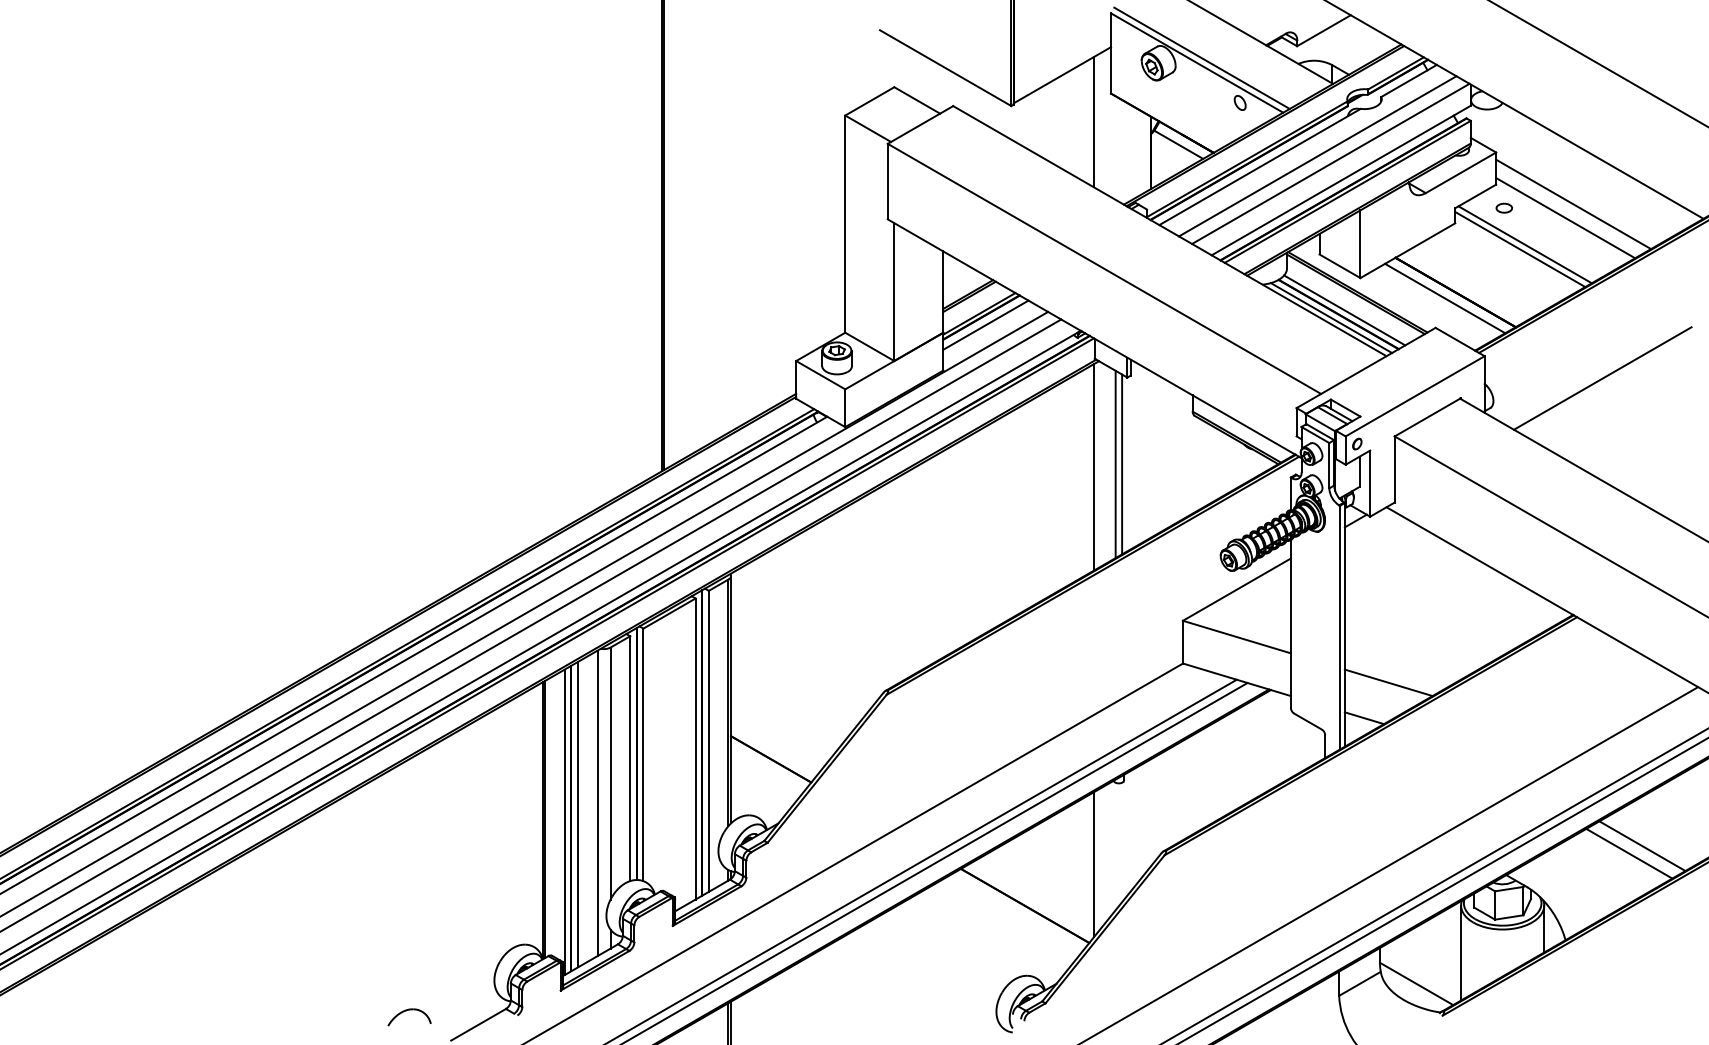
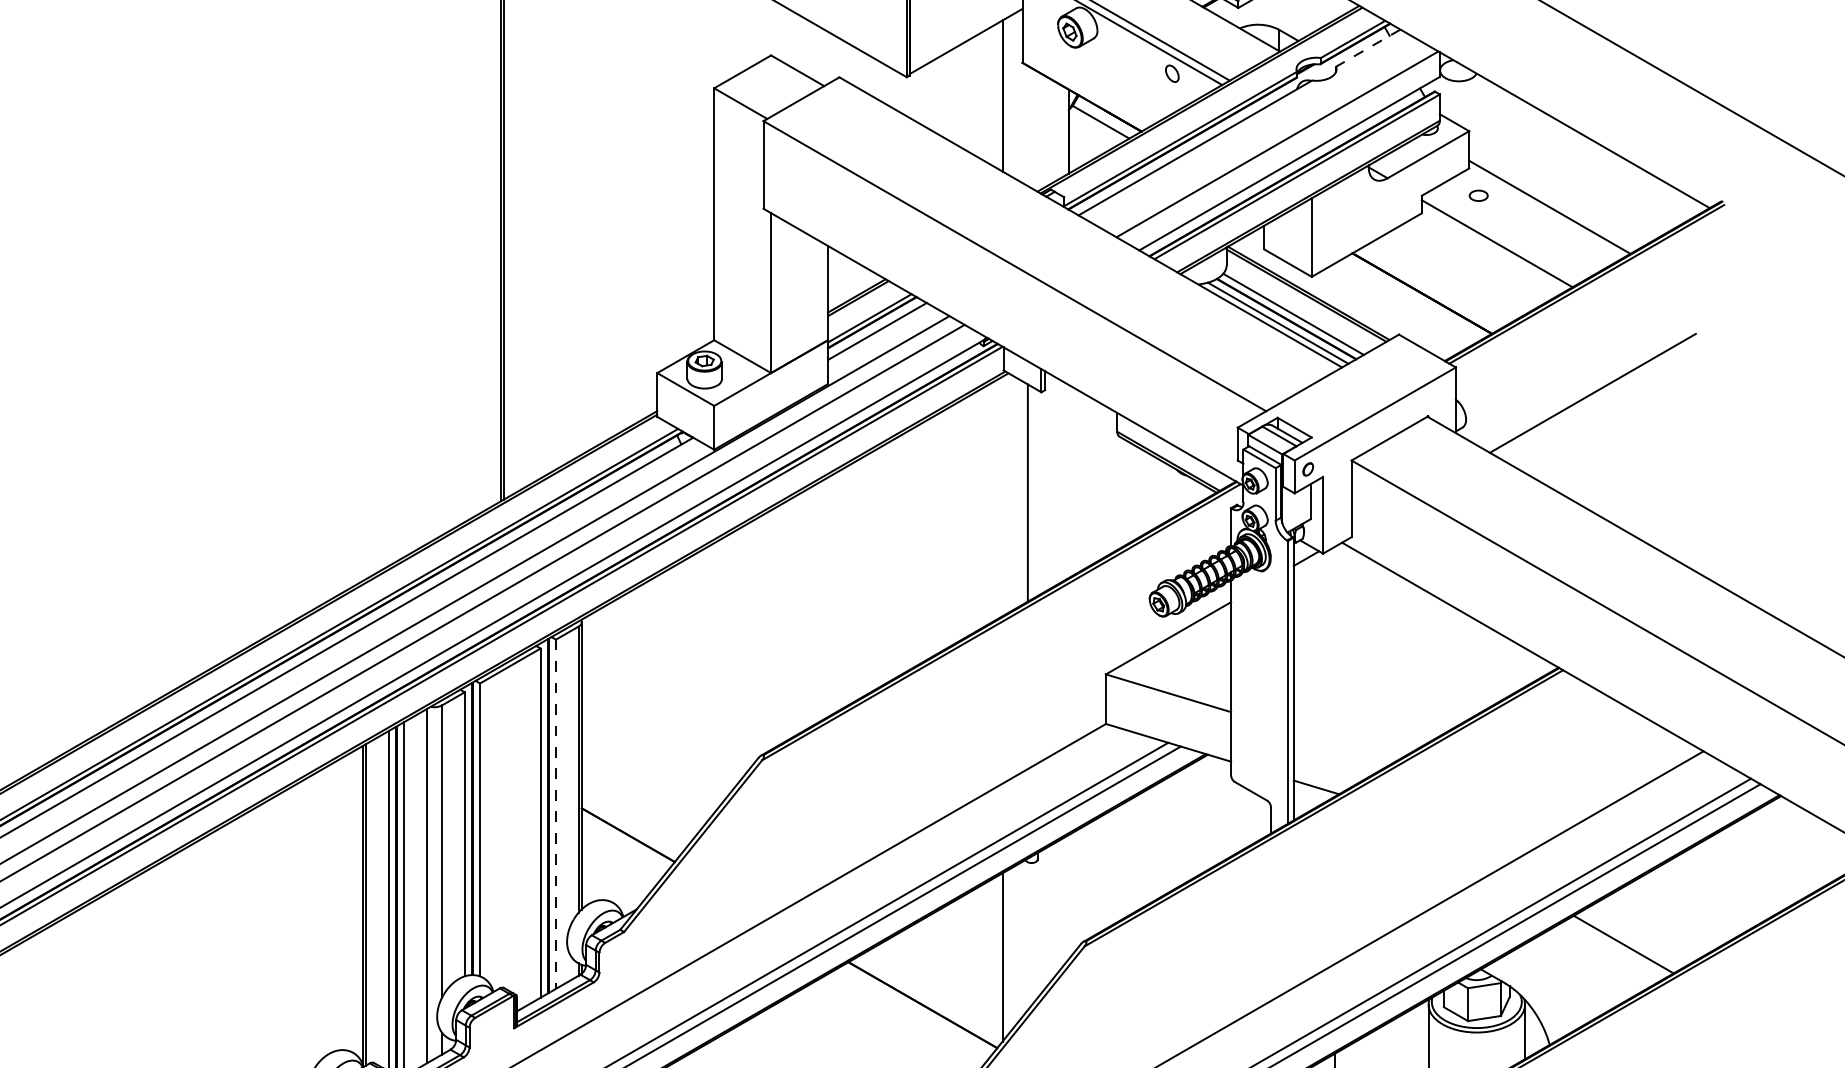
line: (1408, 81) -> (1367, 48), solid -> dashed
line: (1317, 156) -> (1261, 135), removed
line: (1573, 204) -> (1558, 191), removed
line: (1524, 244) -> (1502, 237), removed
line: (1445, 298) -> (1410, 300), removed
line: (1122, 464) -> (1035, 493), removed
line: (1093, 467) -> (1002, 496), removed
line: (1388, 682) -> (1344, 745), removed
line: (708, 741) -> (555, 814), solid -> dashed
line: (1642, 846) -> (1638, 936), removed

